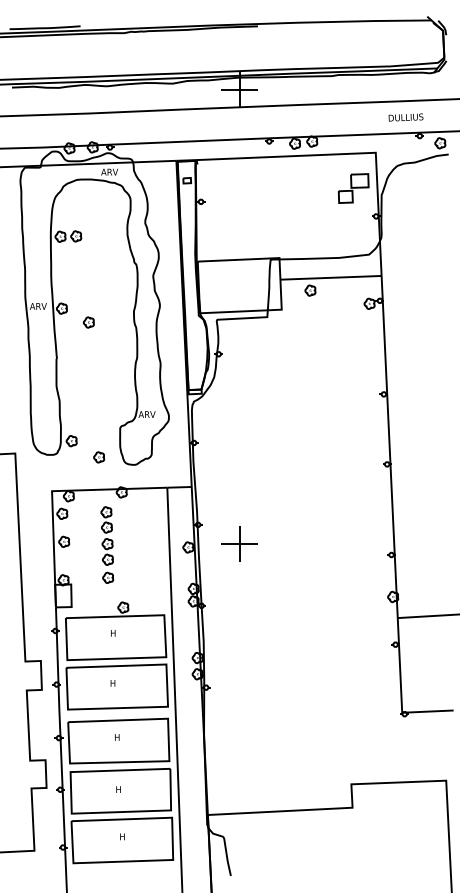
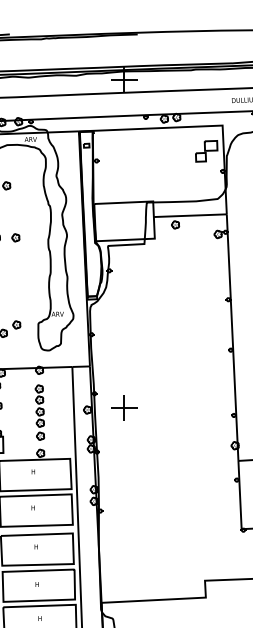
part: (88, 322) -> (15, 237), moved
part: (99, 457) -> (16, 325), moved
part: (107, 544) -> (40, 412), moved

